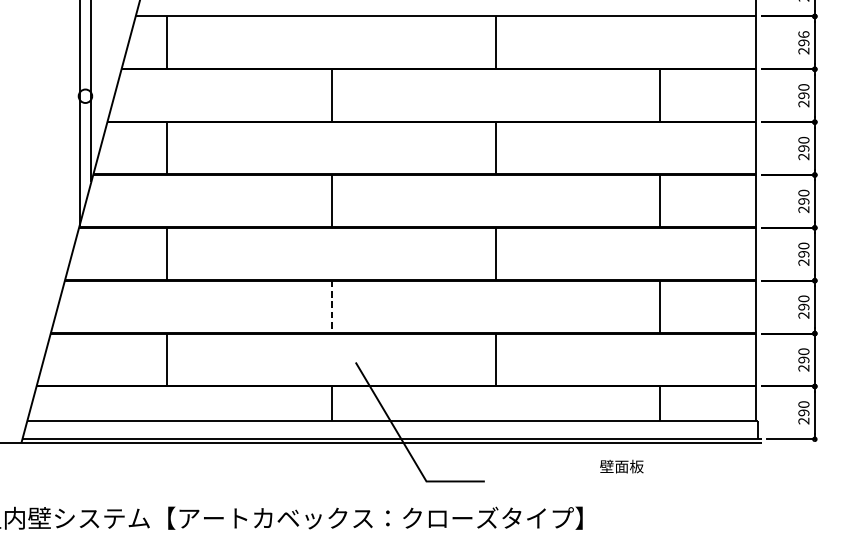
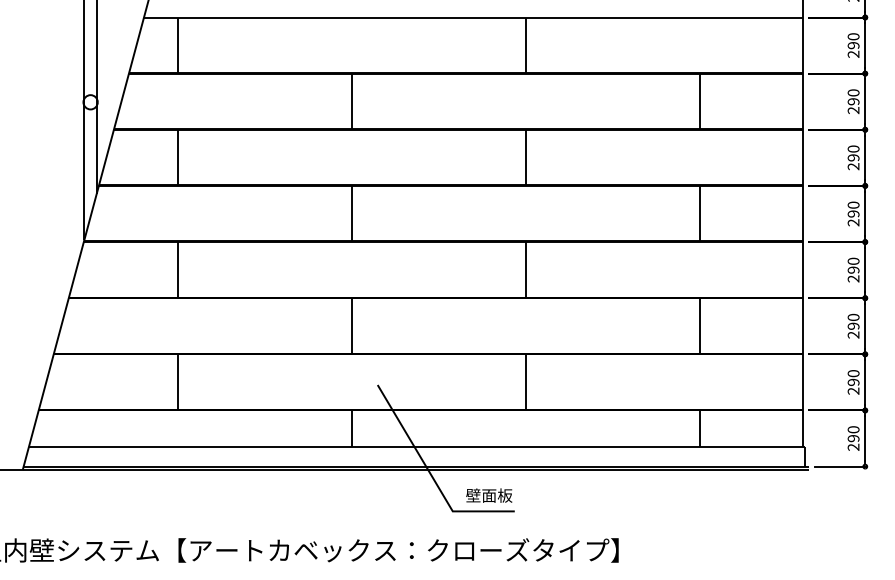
text: (803, 34) -> (853, 36), 296 -> 290
line: (331, 306) -> (351, 325), dashed -> solid
text: (622, 466) -> (489, 495), moved

